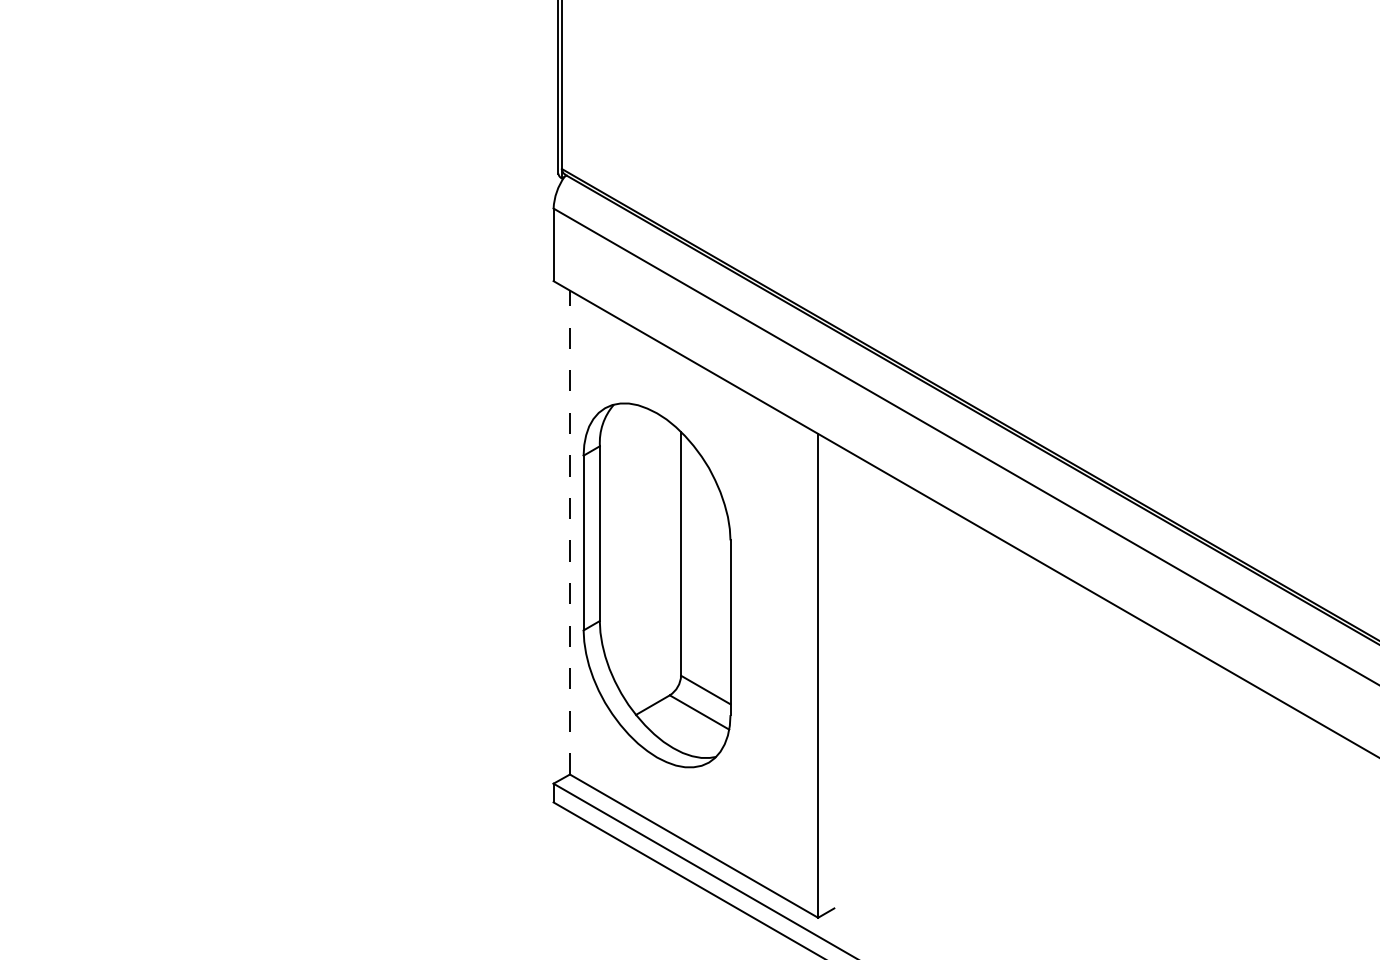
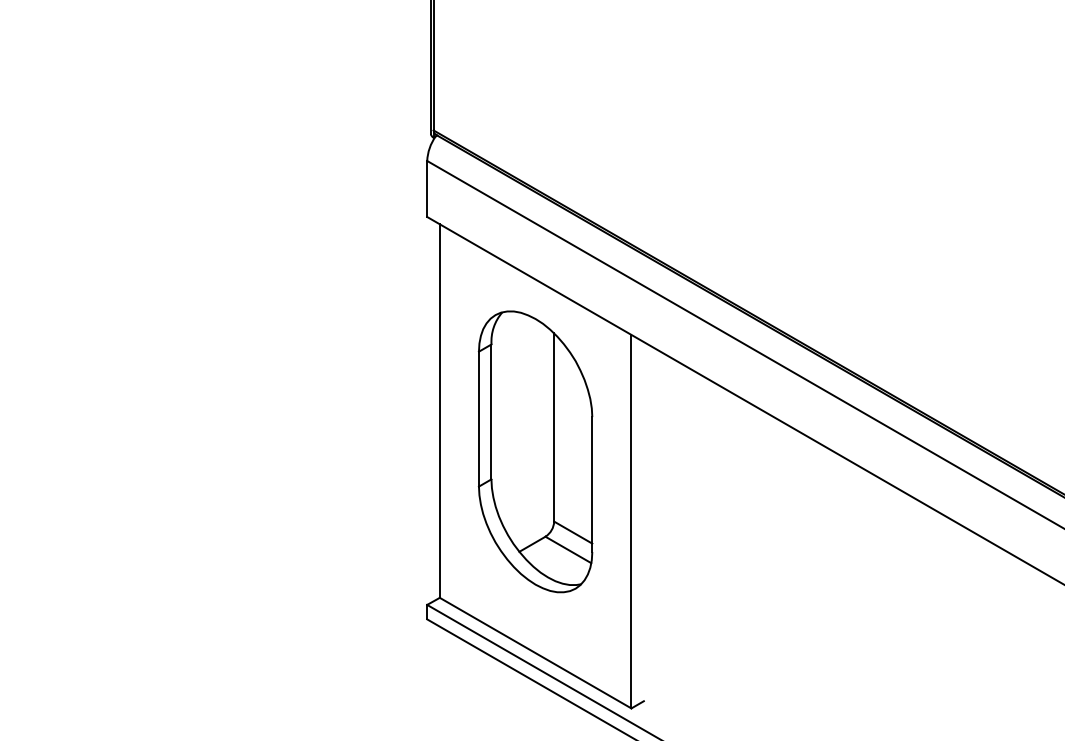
line: (569, 532) -> (439, 411), dashed -> solid
part: (656, 585) -> (535, 451), moved

